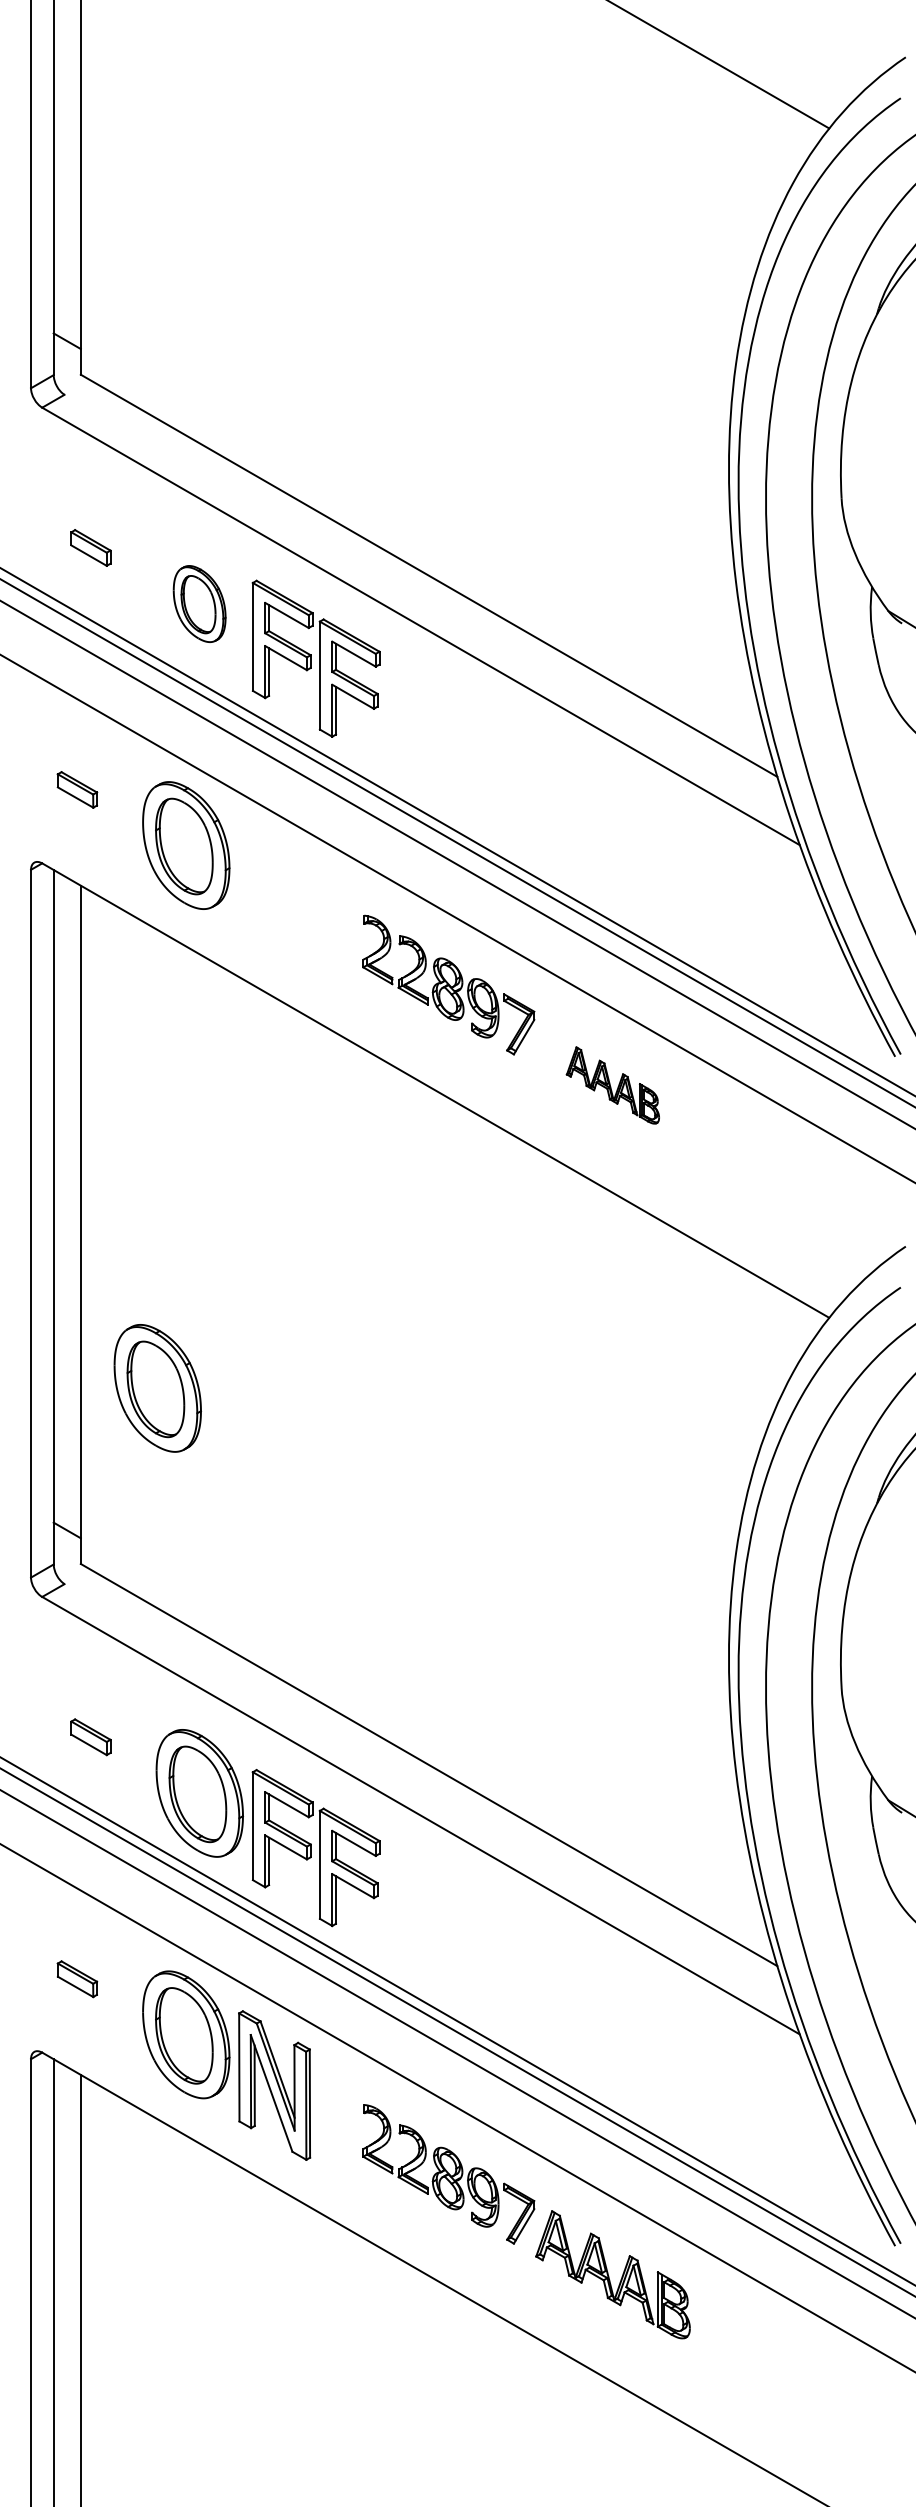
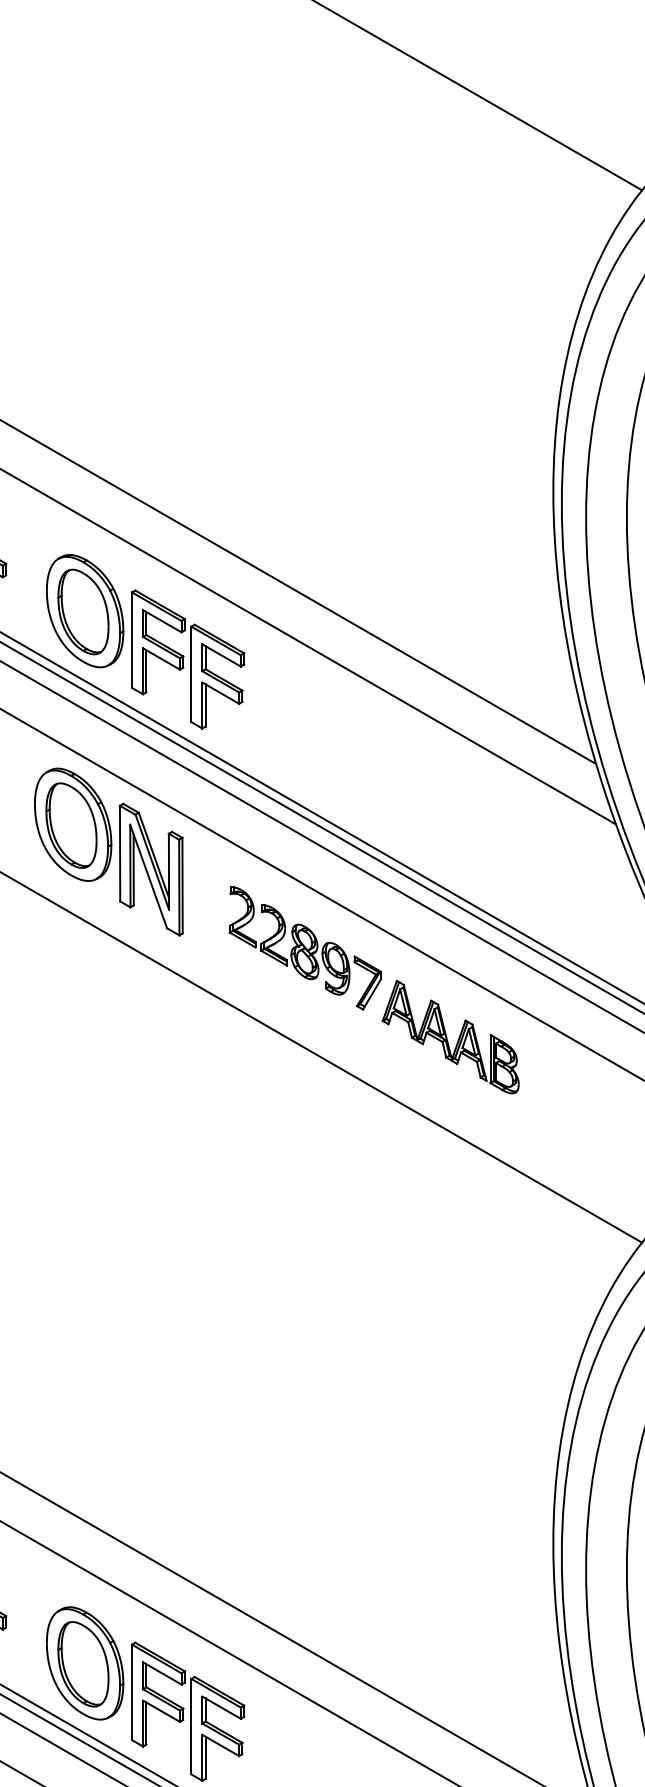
part: (199, 603) -> (84, 610), size x1.67
part: (274, 895) -> (151, 868), added
part: (612, 1085) -> (450, 1037), size x1.67
part: (157, 1388) -> (47, 1305), removed

